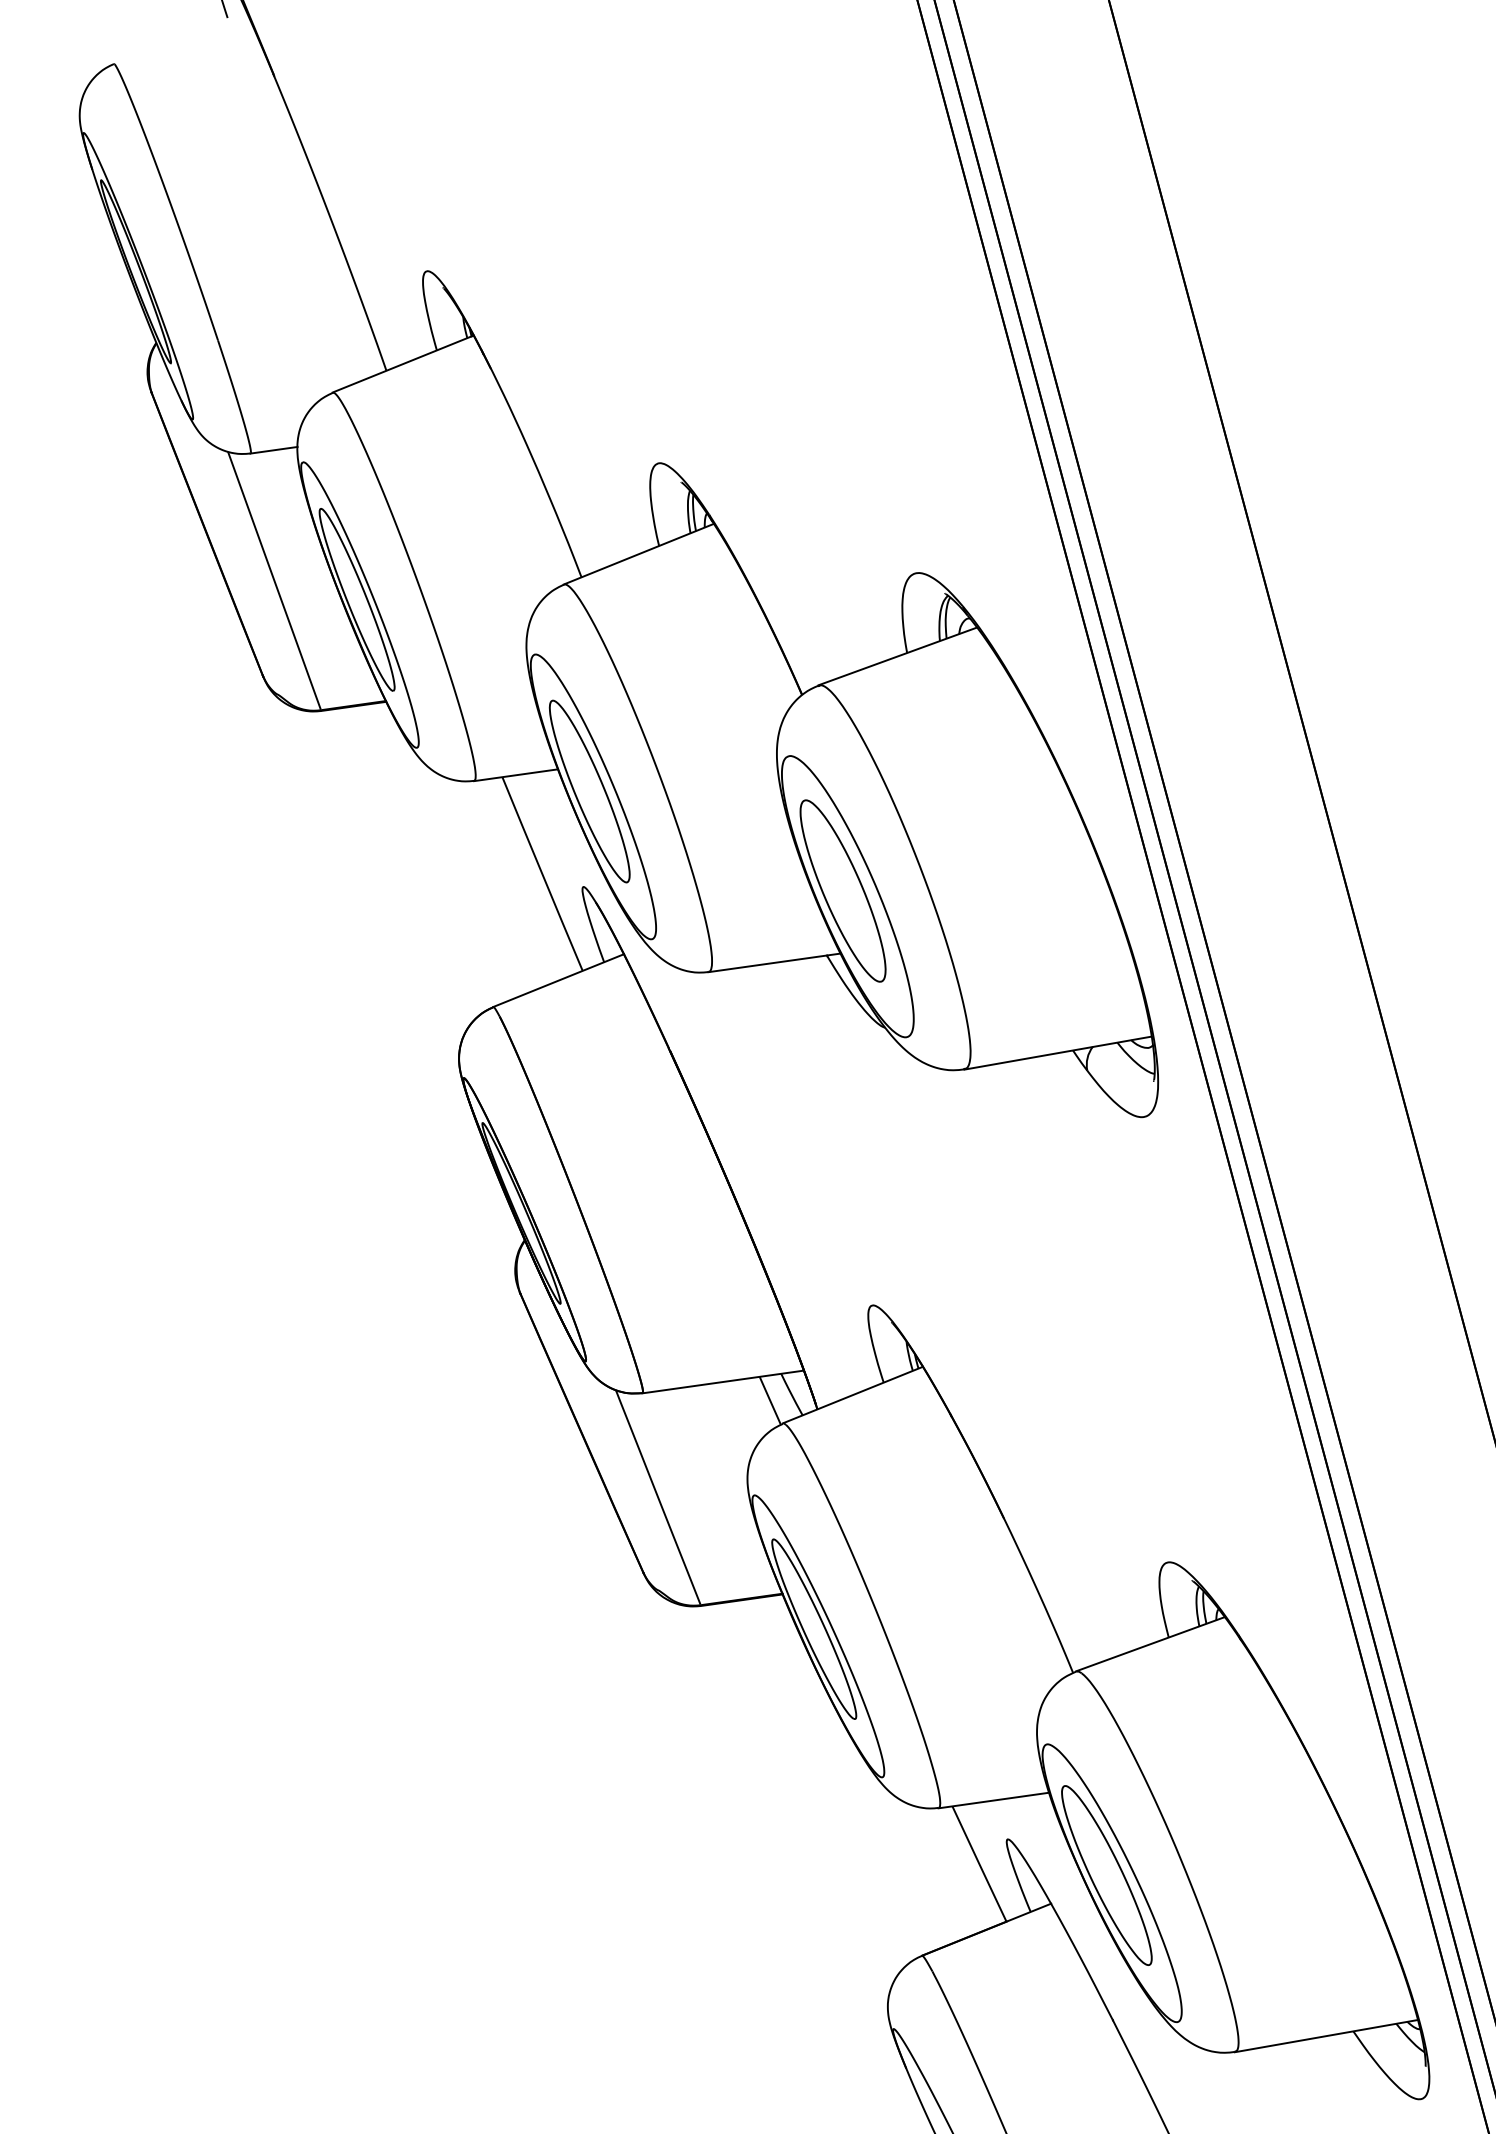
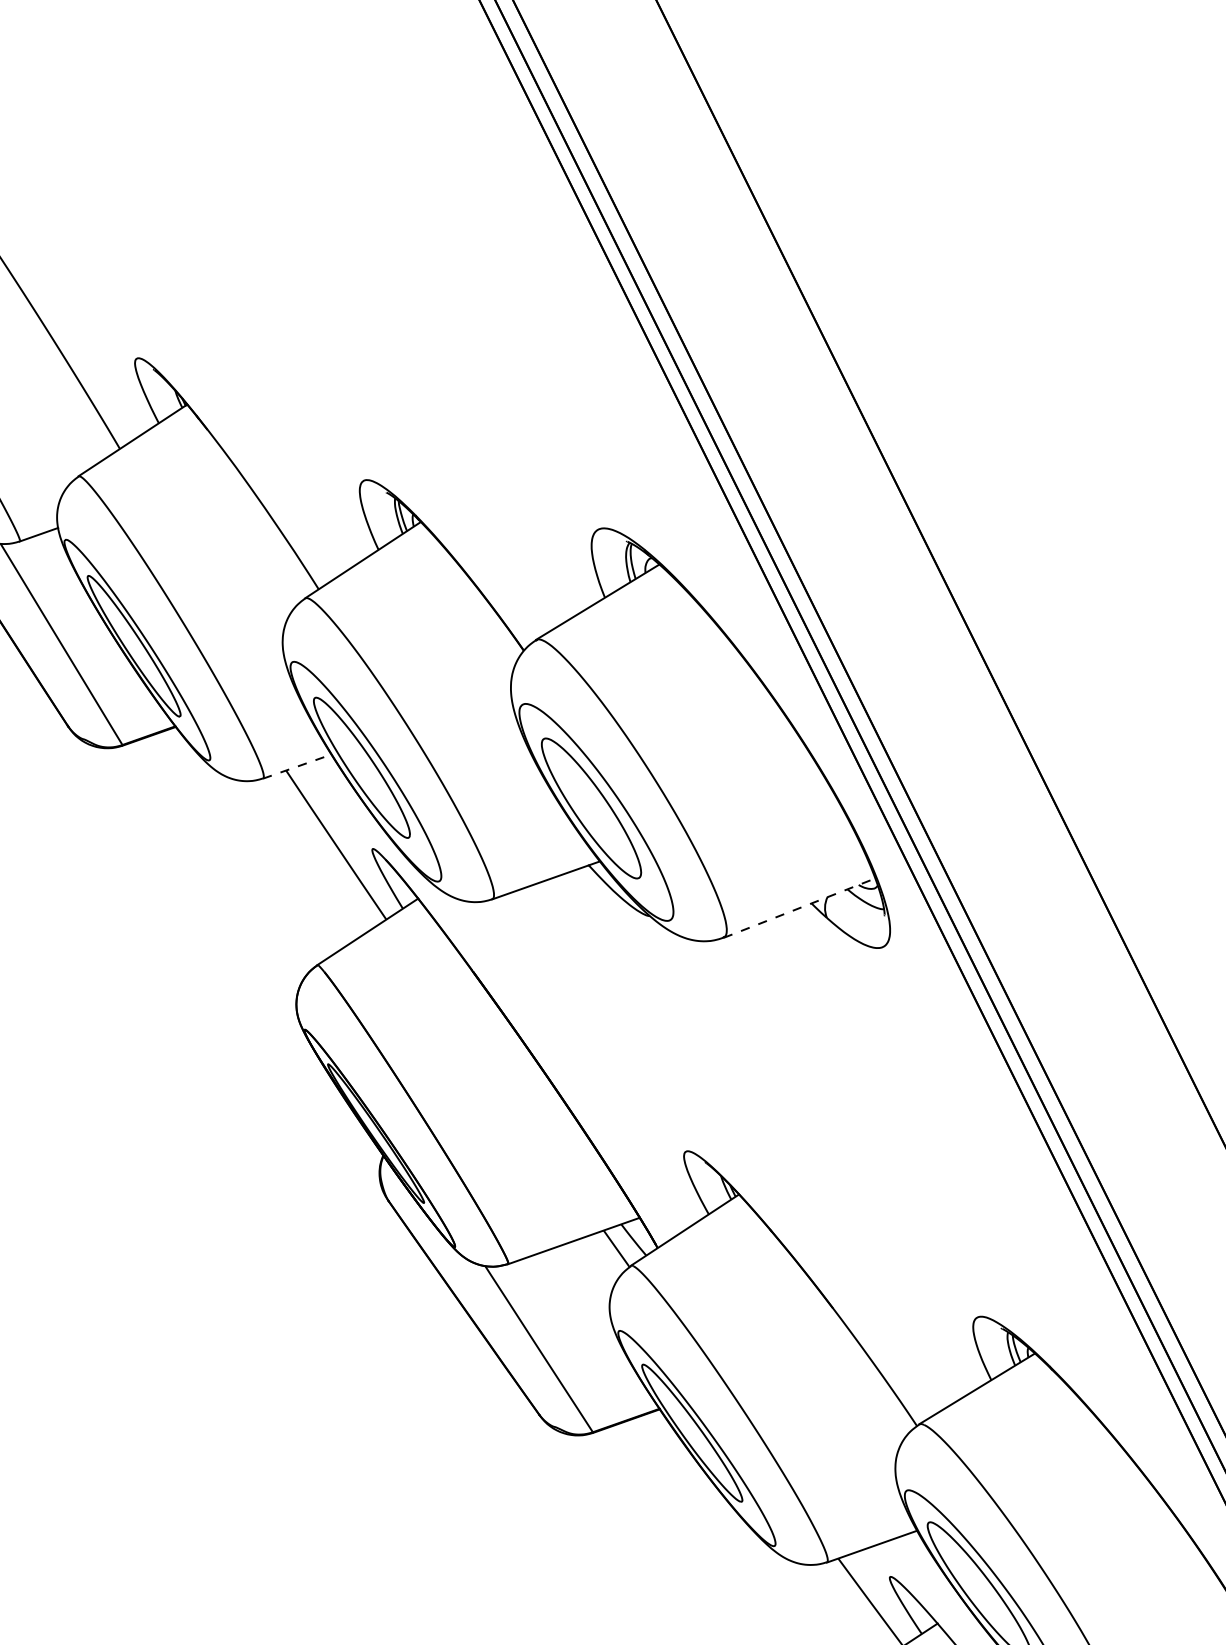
line: (516, 775) -> (297, 766), solid -> dashed
line: (1058, 1053) -> (799, 908), solid -> dashed

